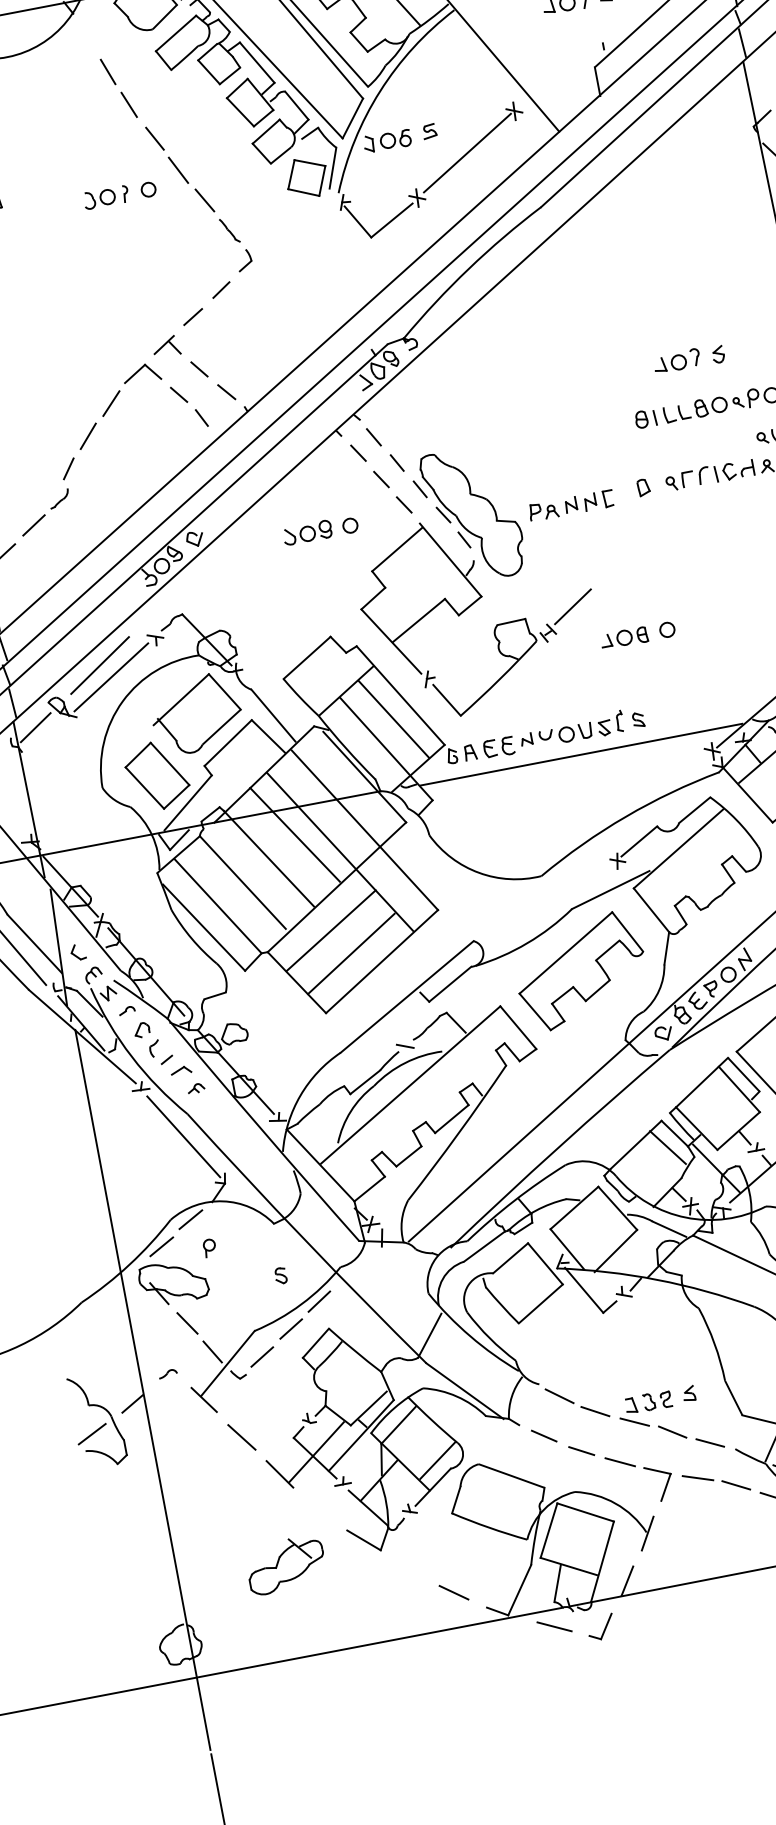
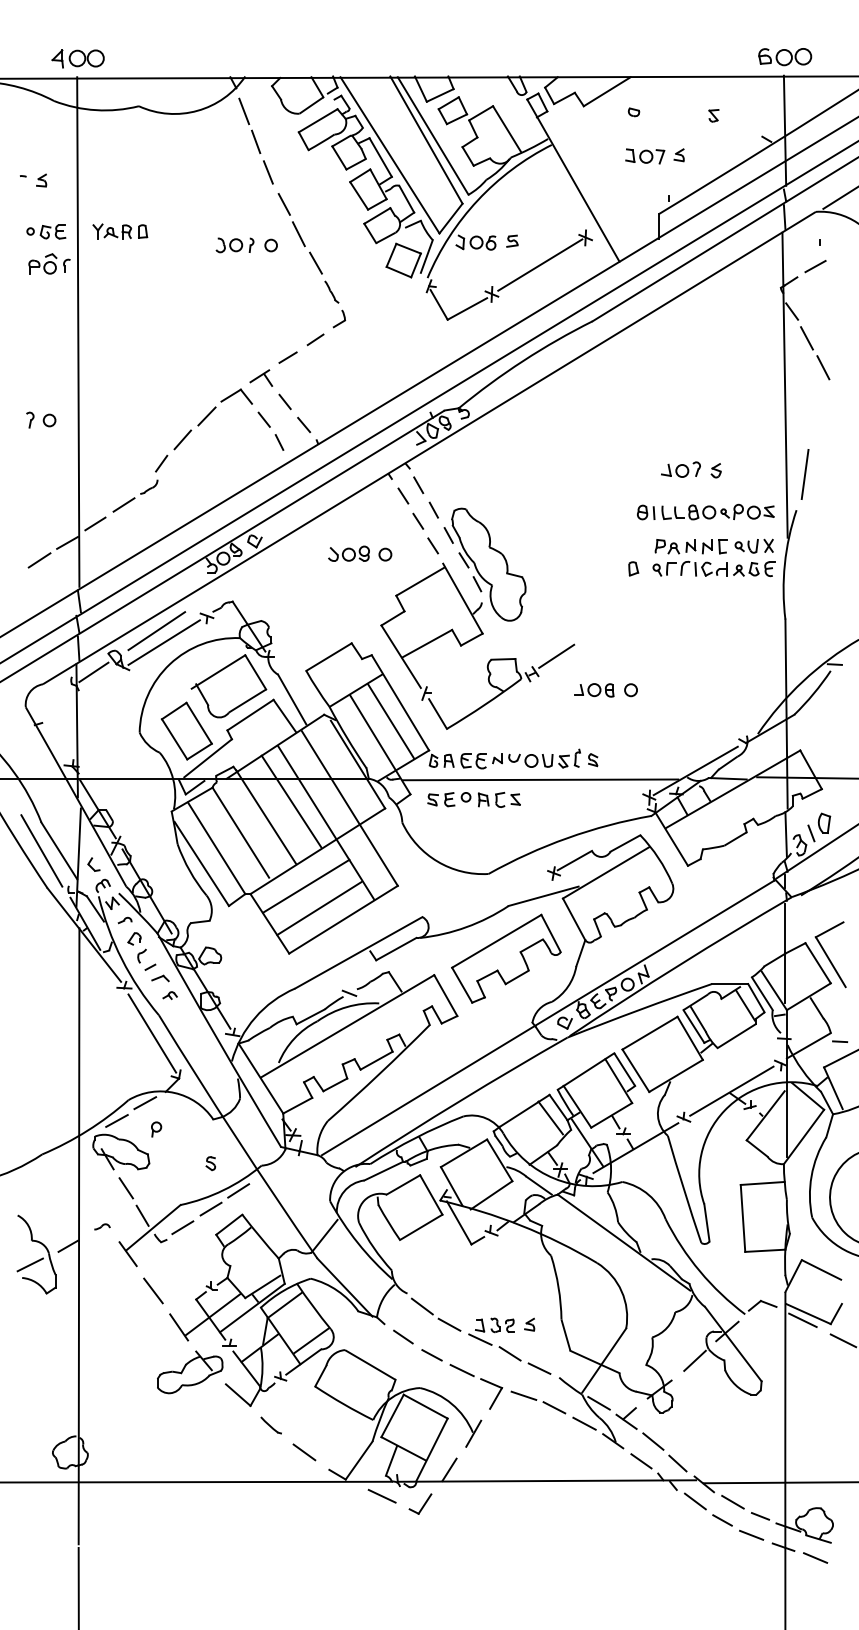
line: (87, 38) -> (244, 111), added
part: (570, 505) -> (690, 546), moved
part: (507, 792) -> (473, 799), added
part: (286, 1565) -> (190, 1372), moved
part: (408, 1568) -> (270, 1425), added

